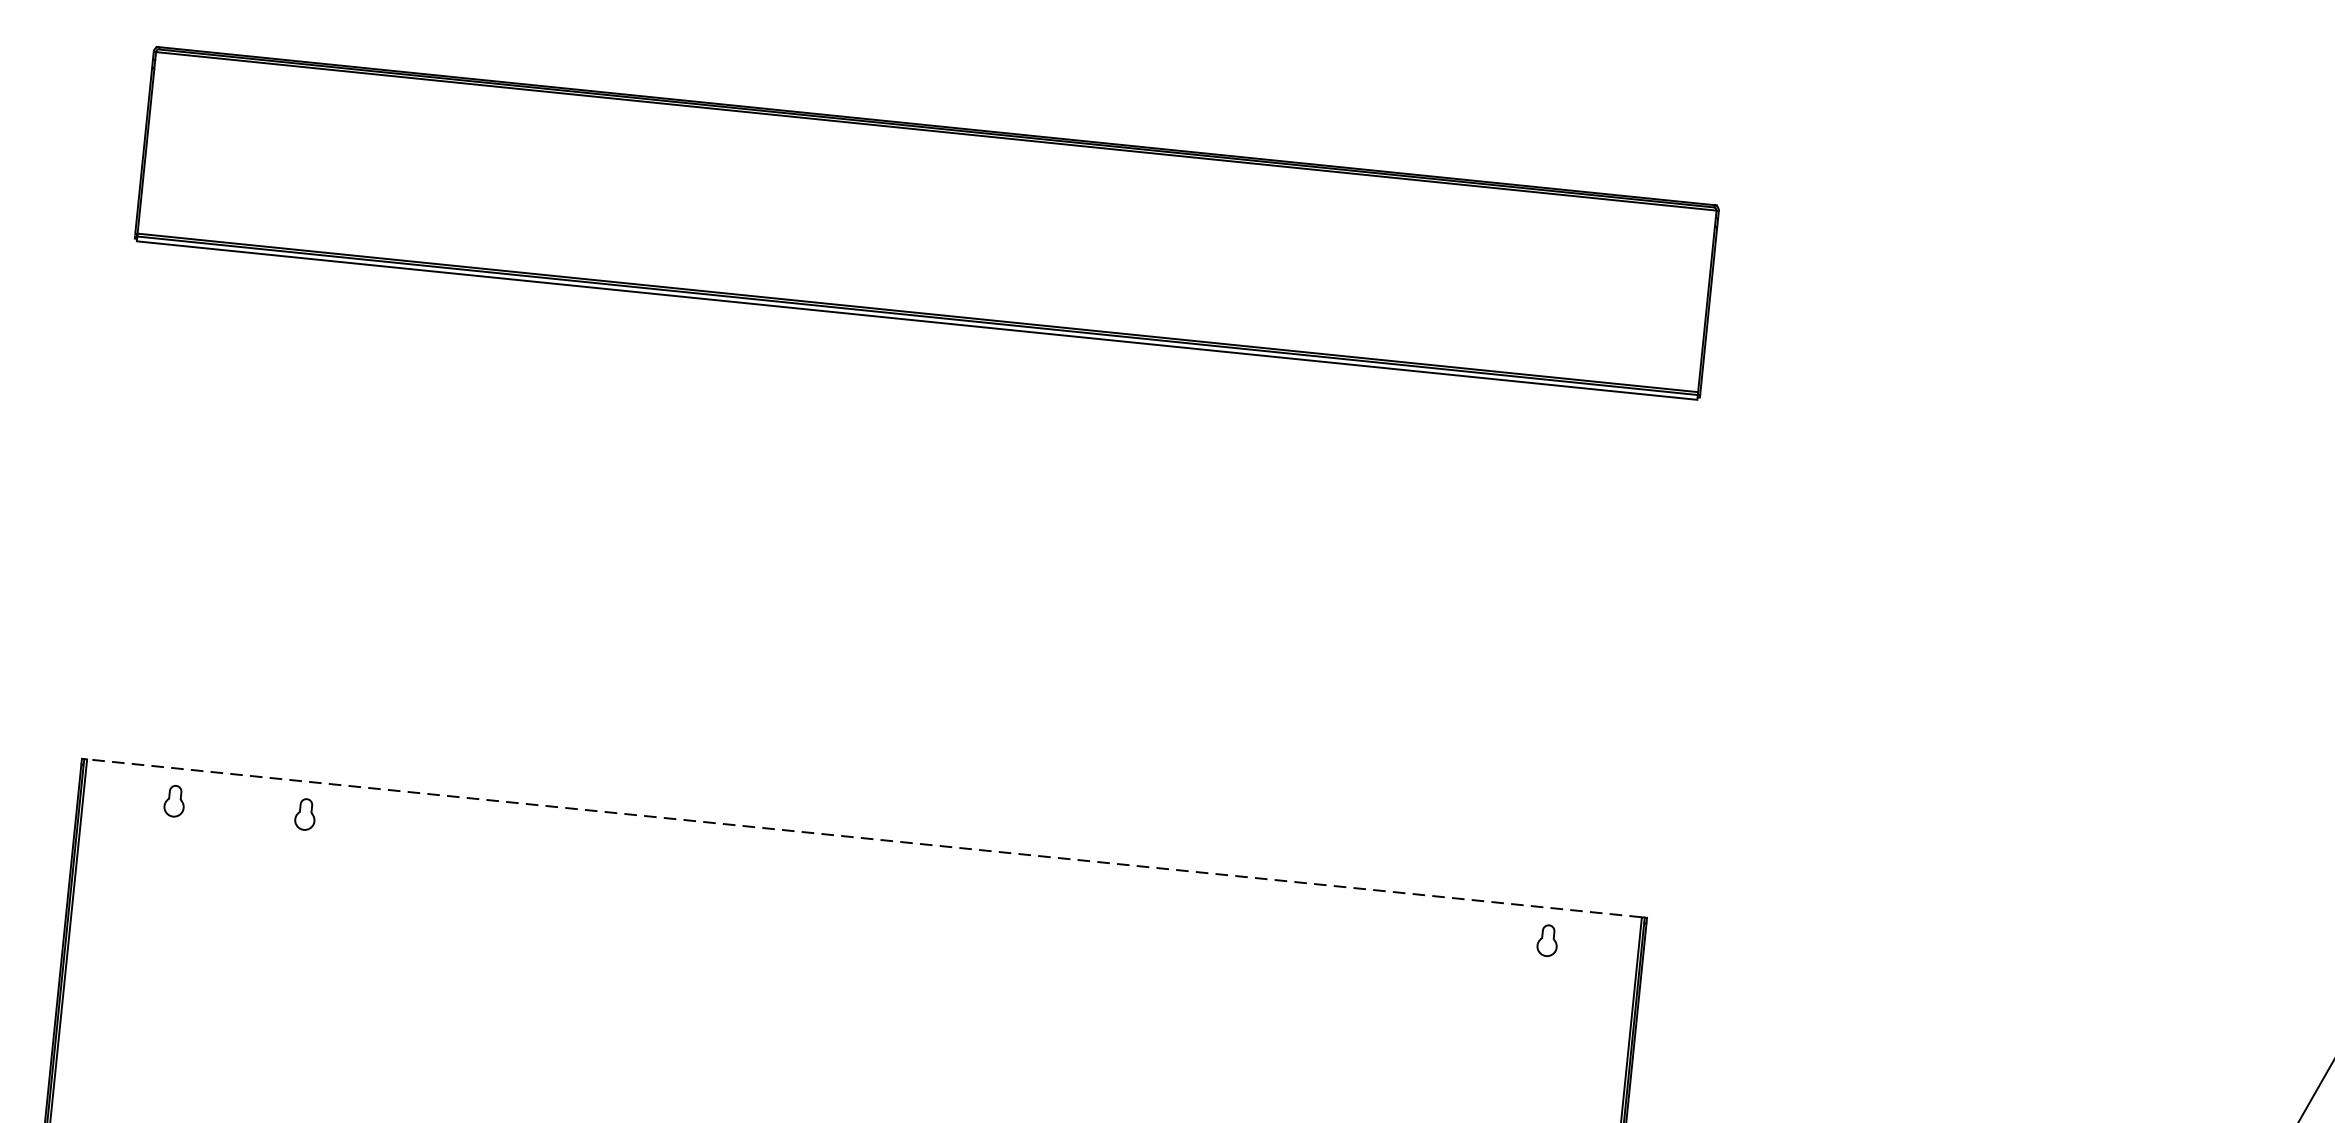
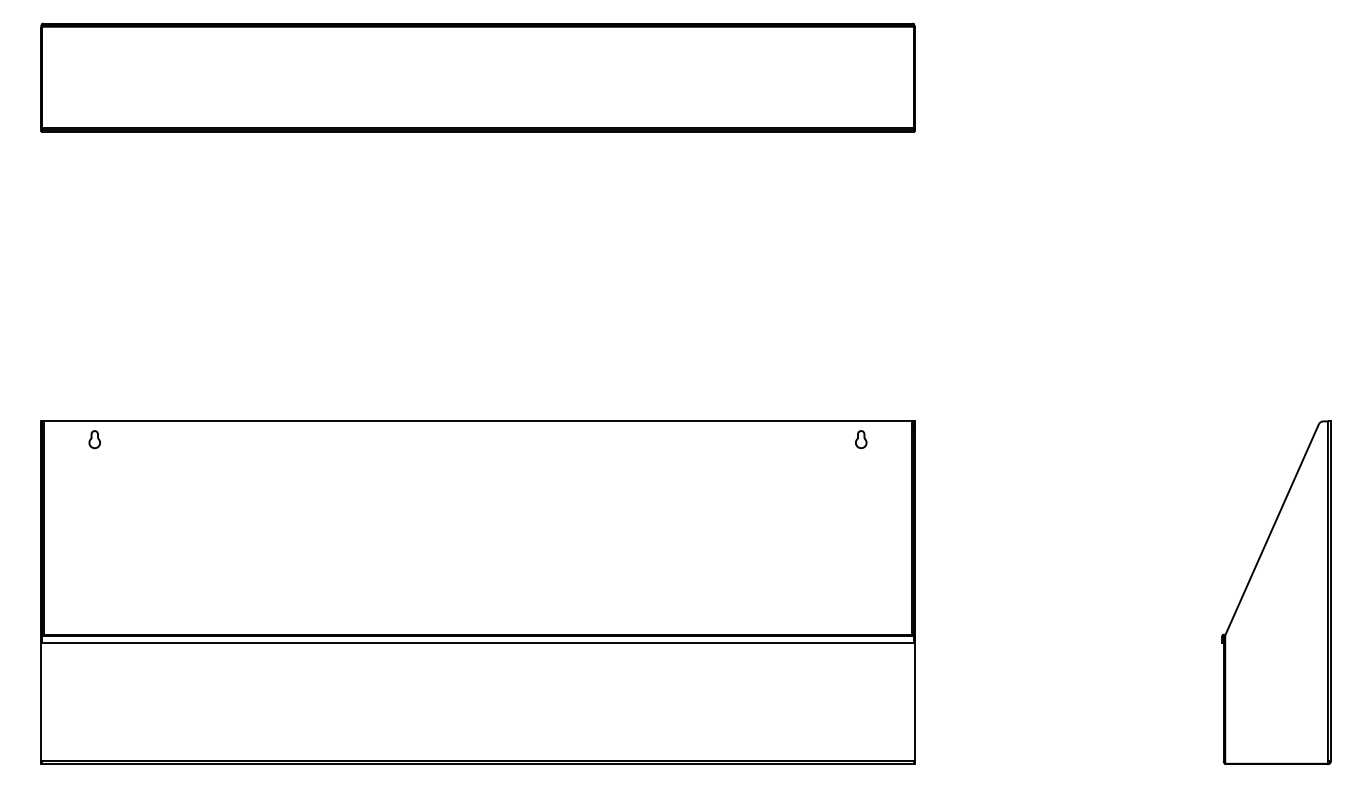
part: (304, 814) -> (167, 439), removed
line: (865, 838) -> (478, 421), dashed -> solid

